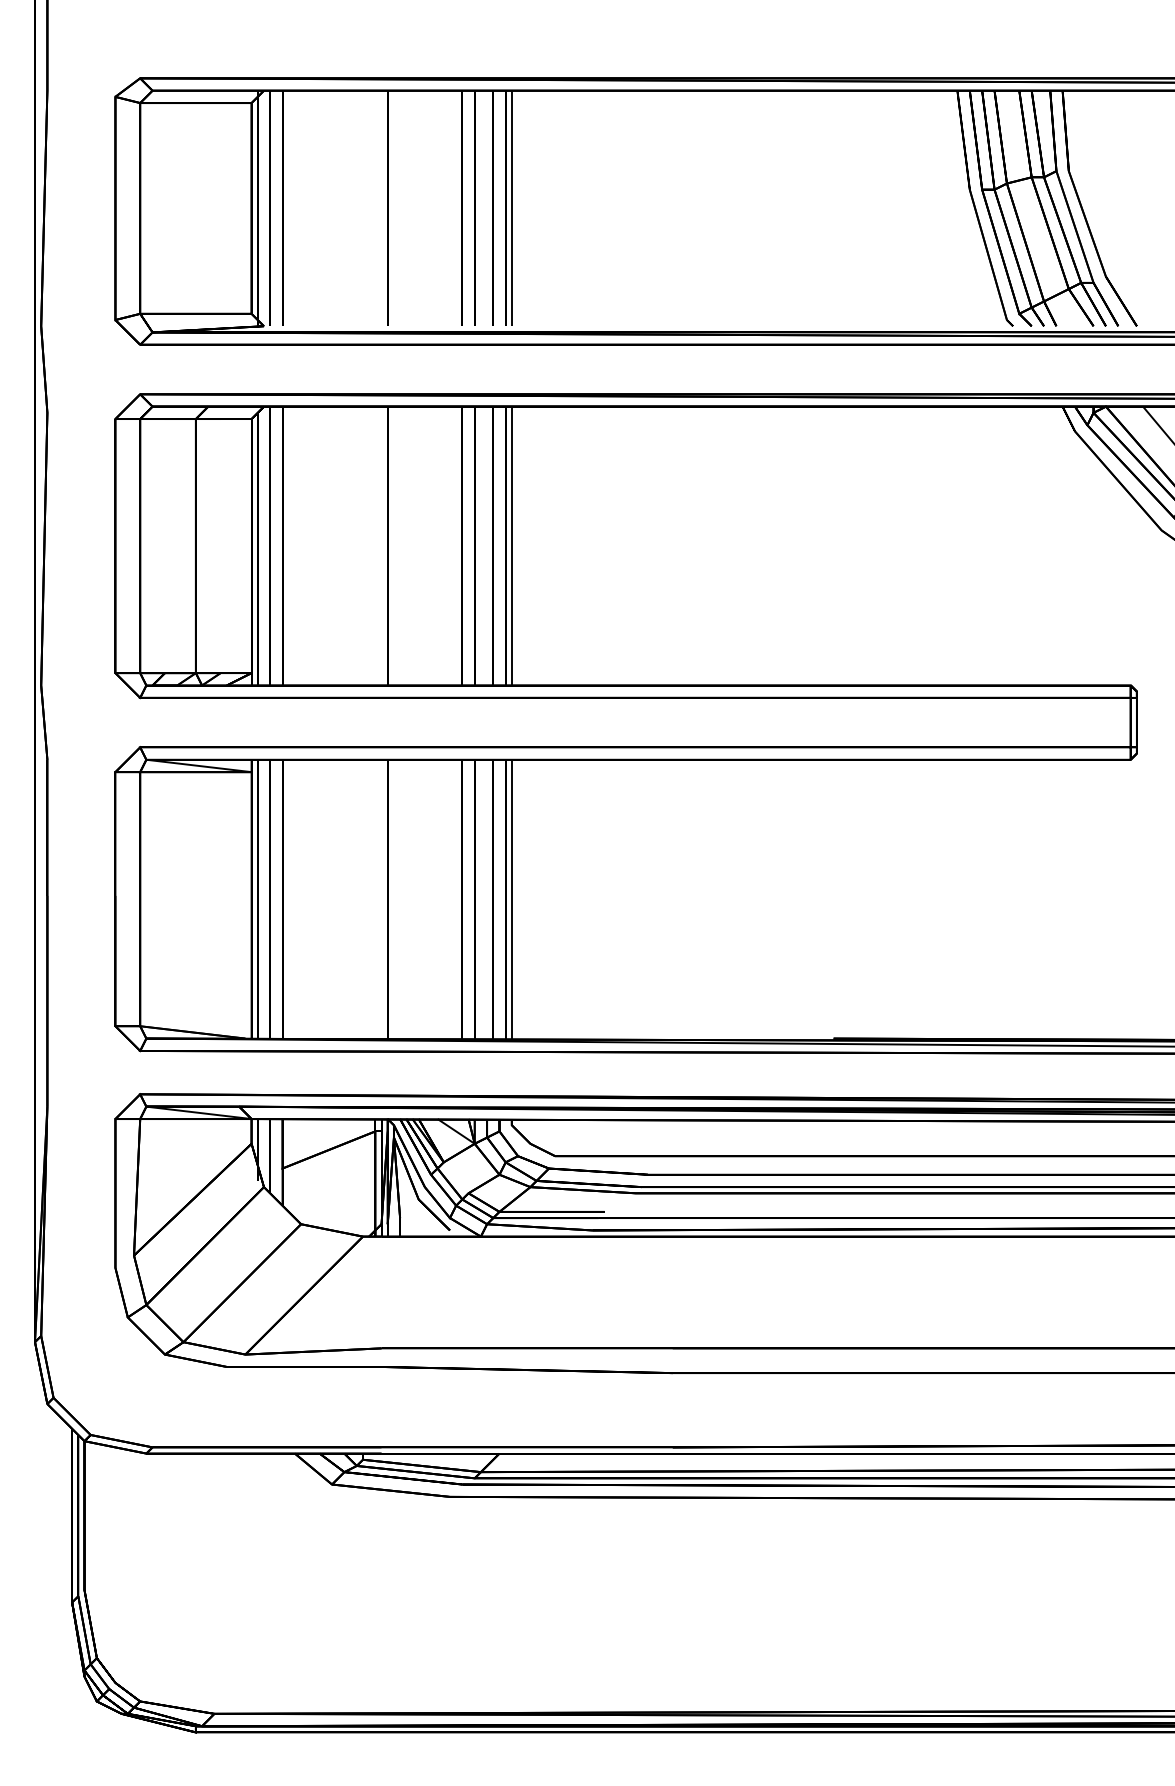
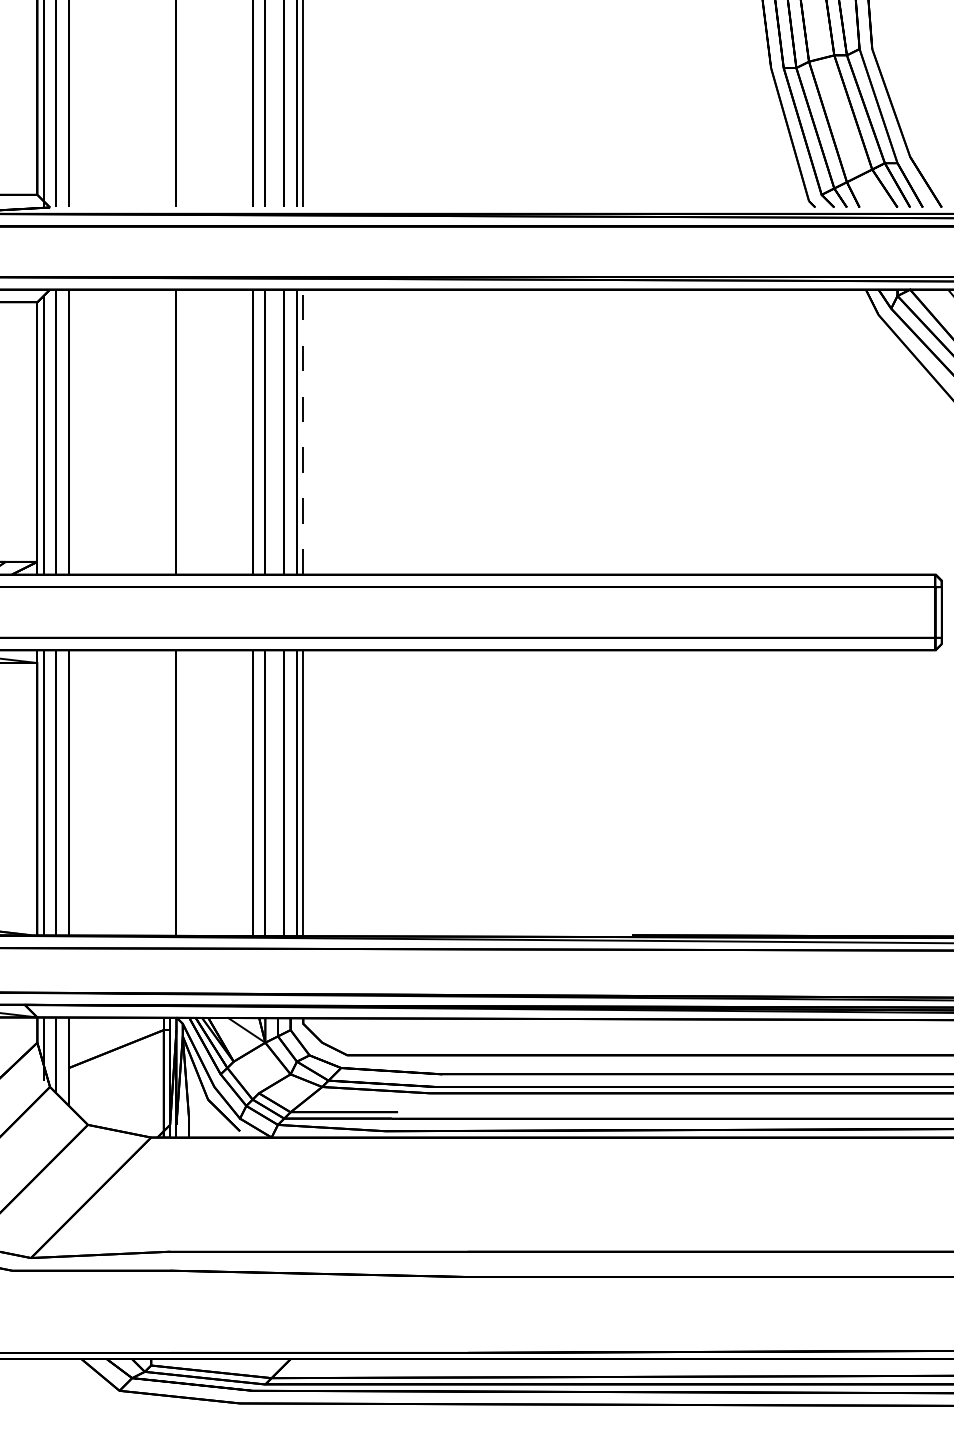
line: (511, 545) -> (302, 431), solid -> dashed

